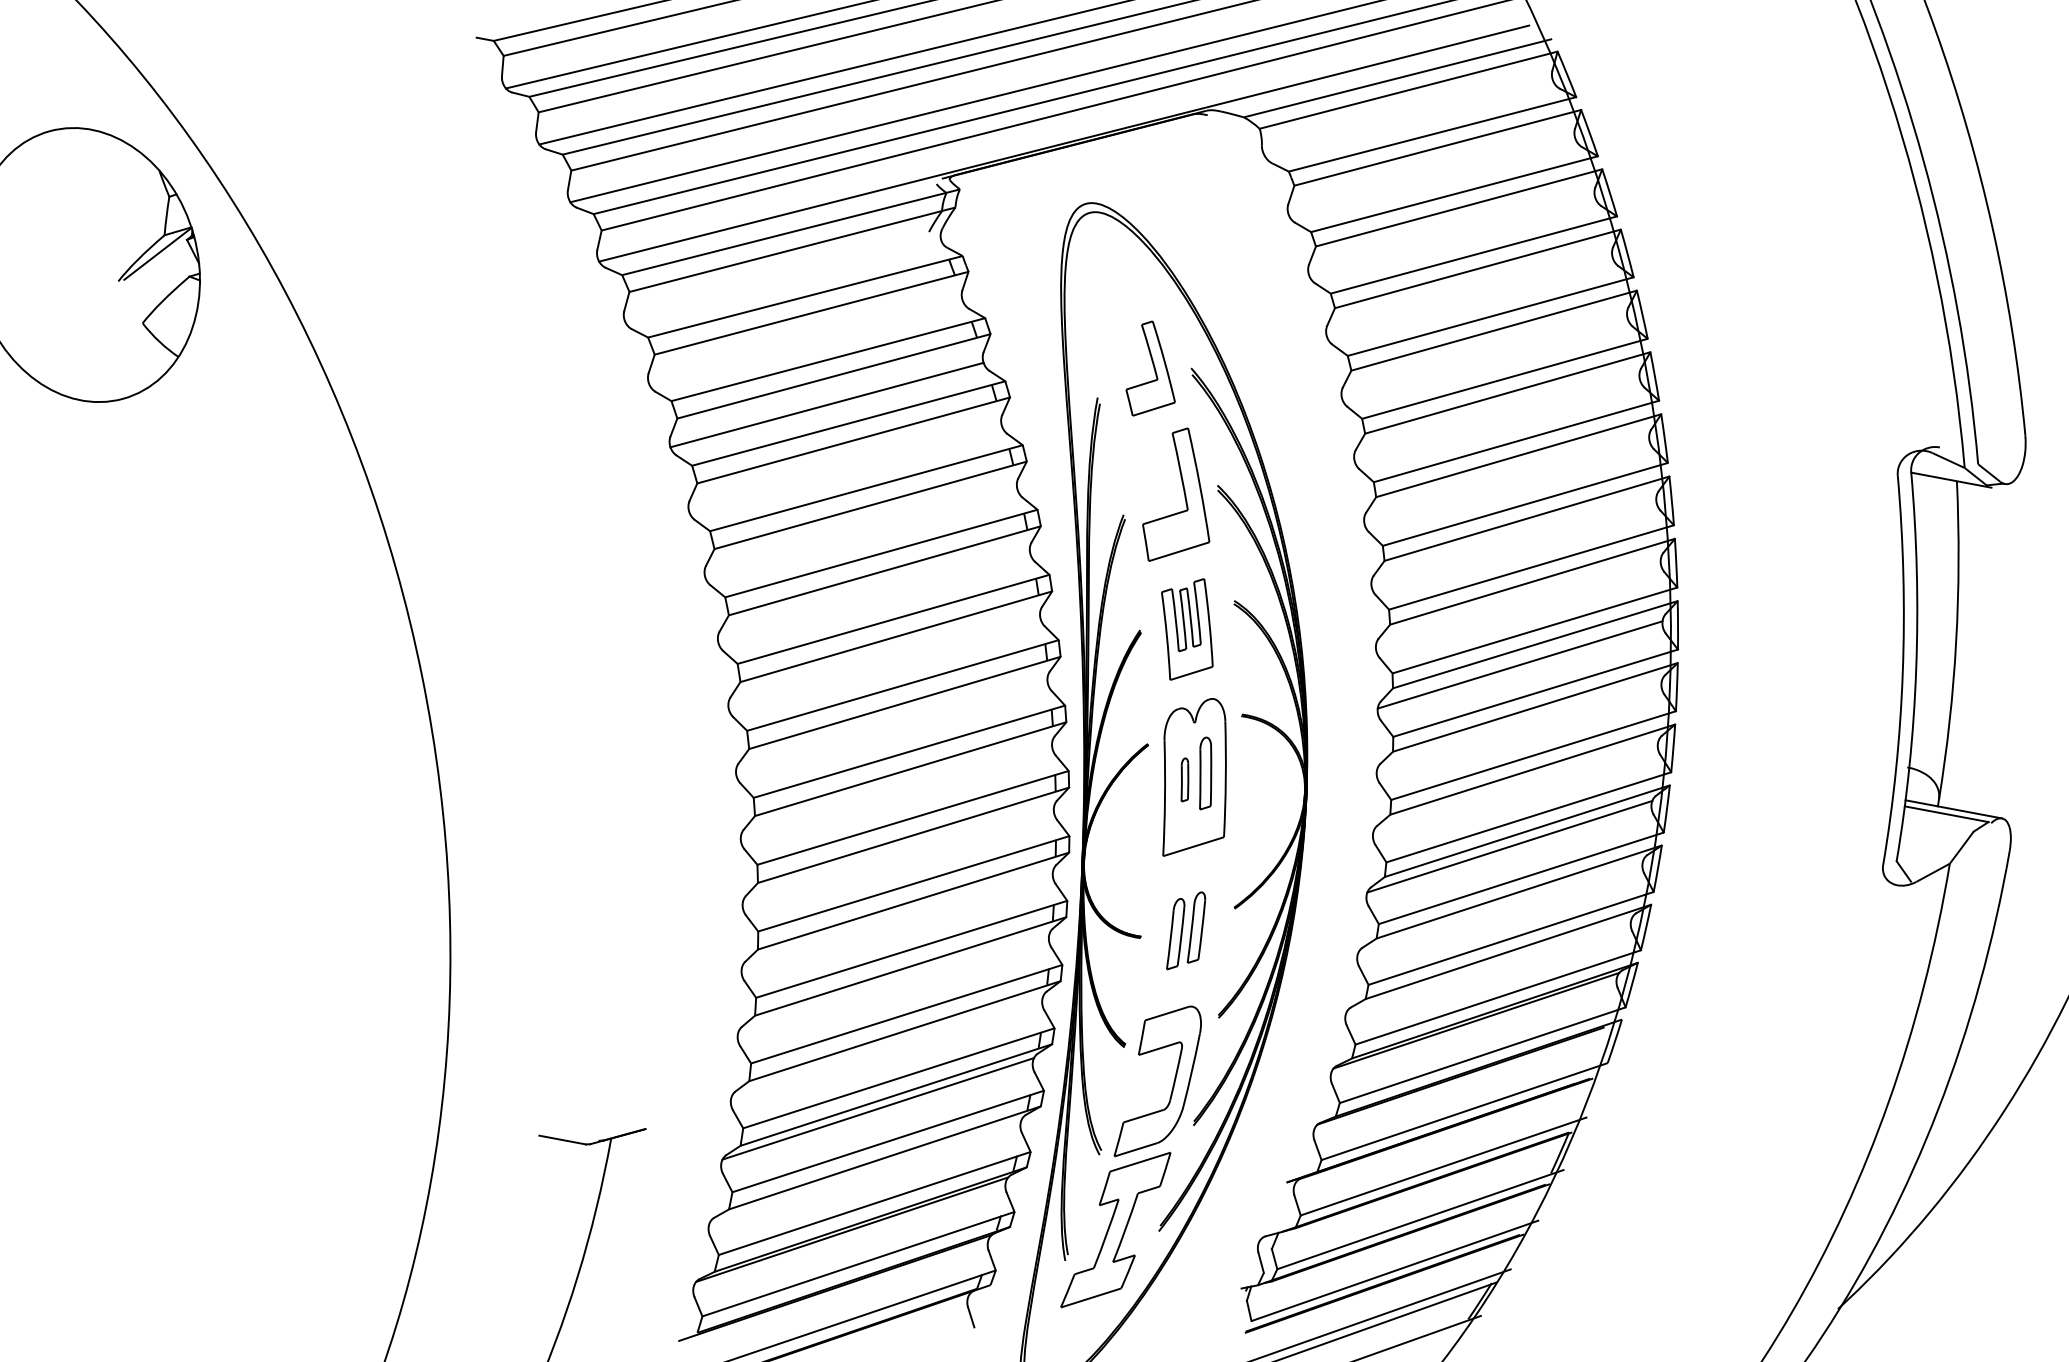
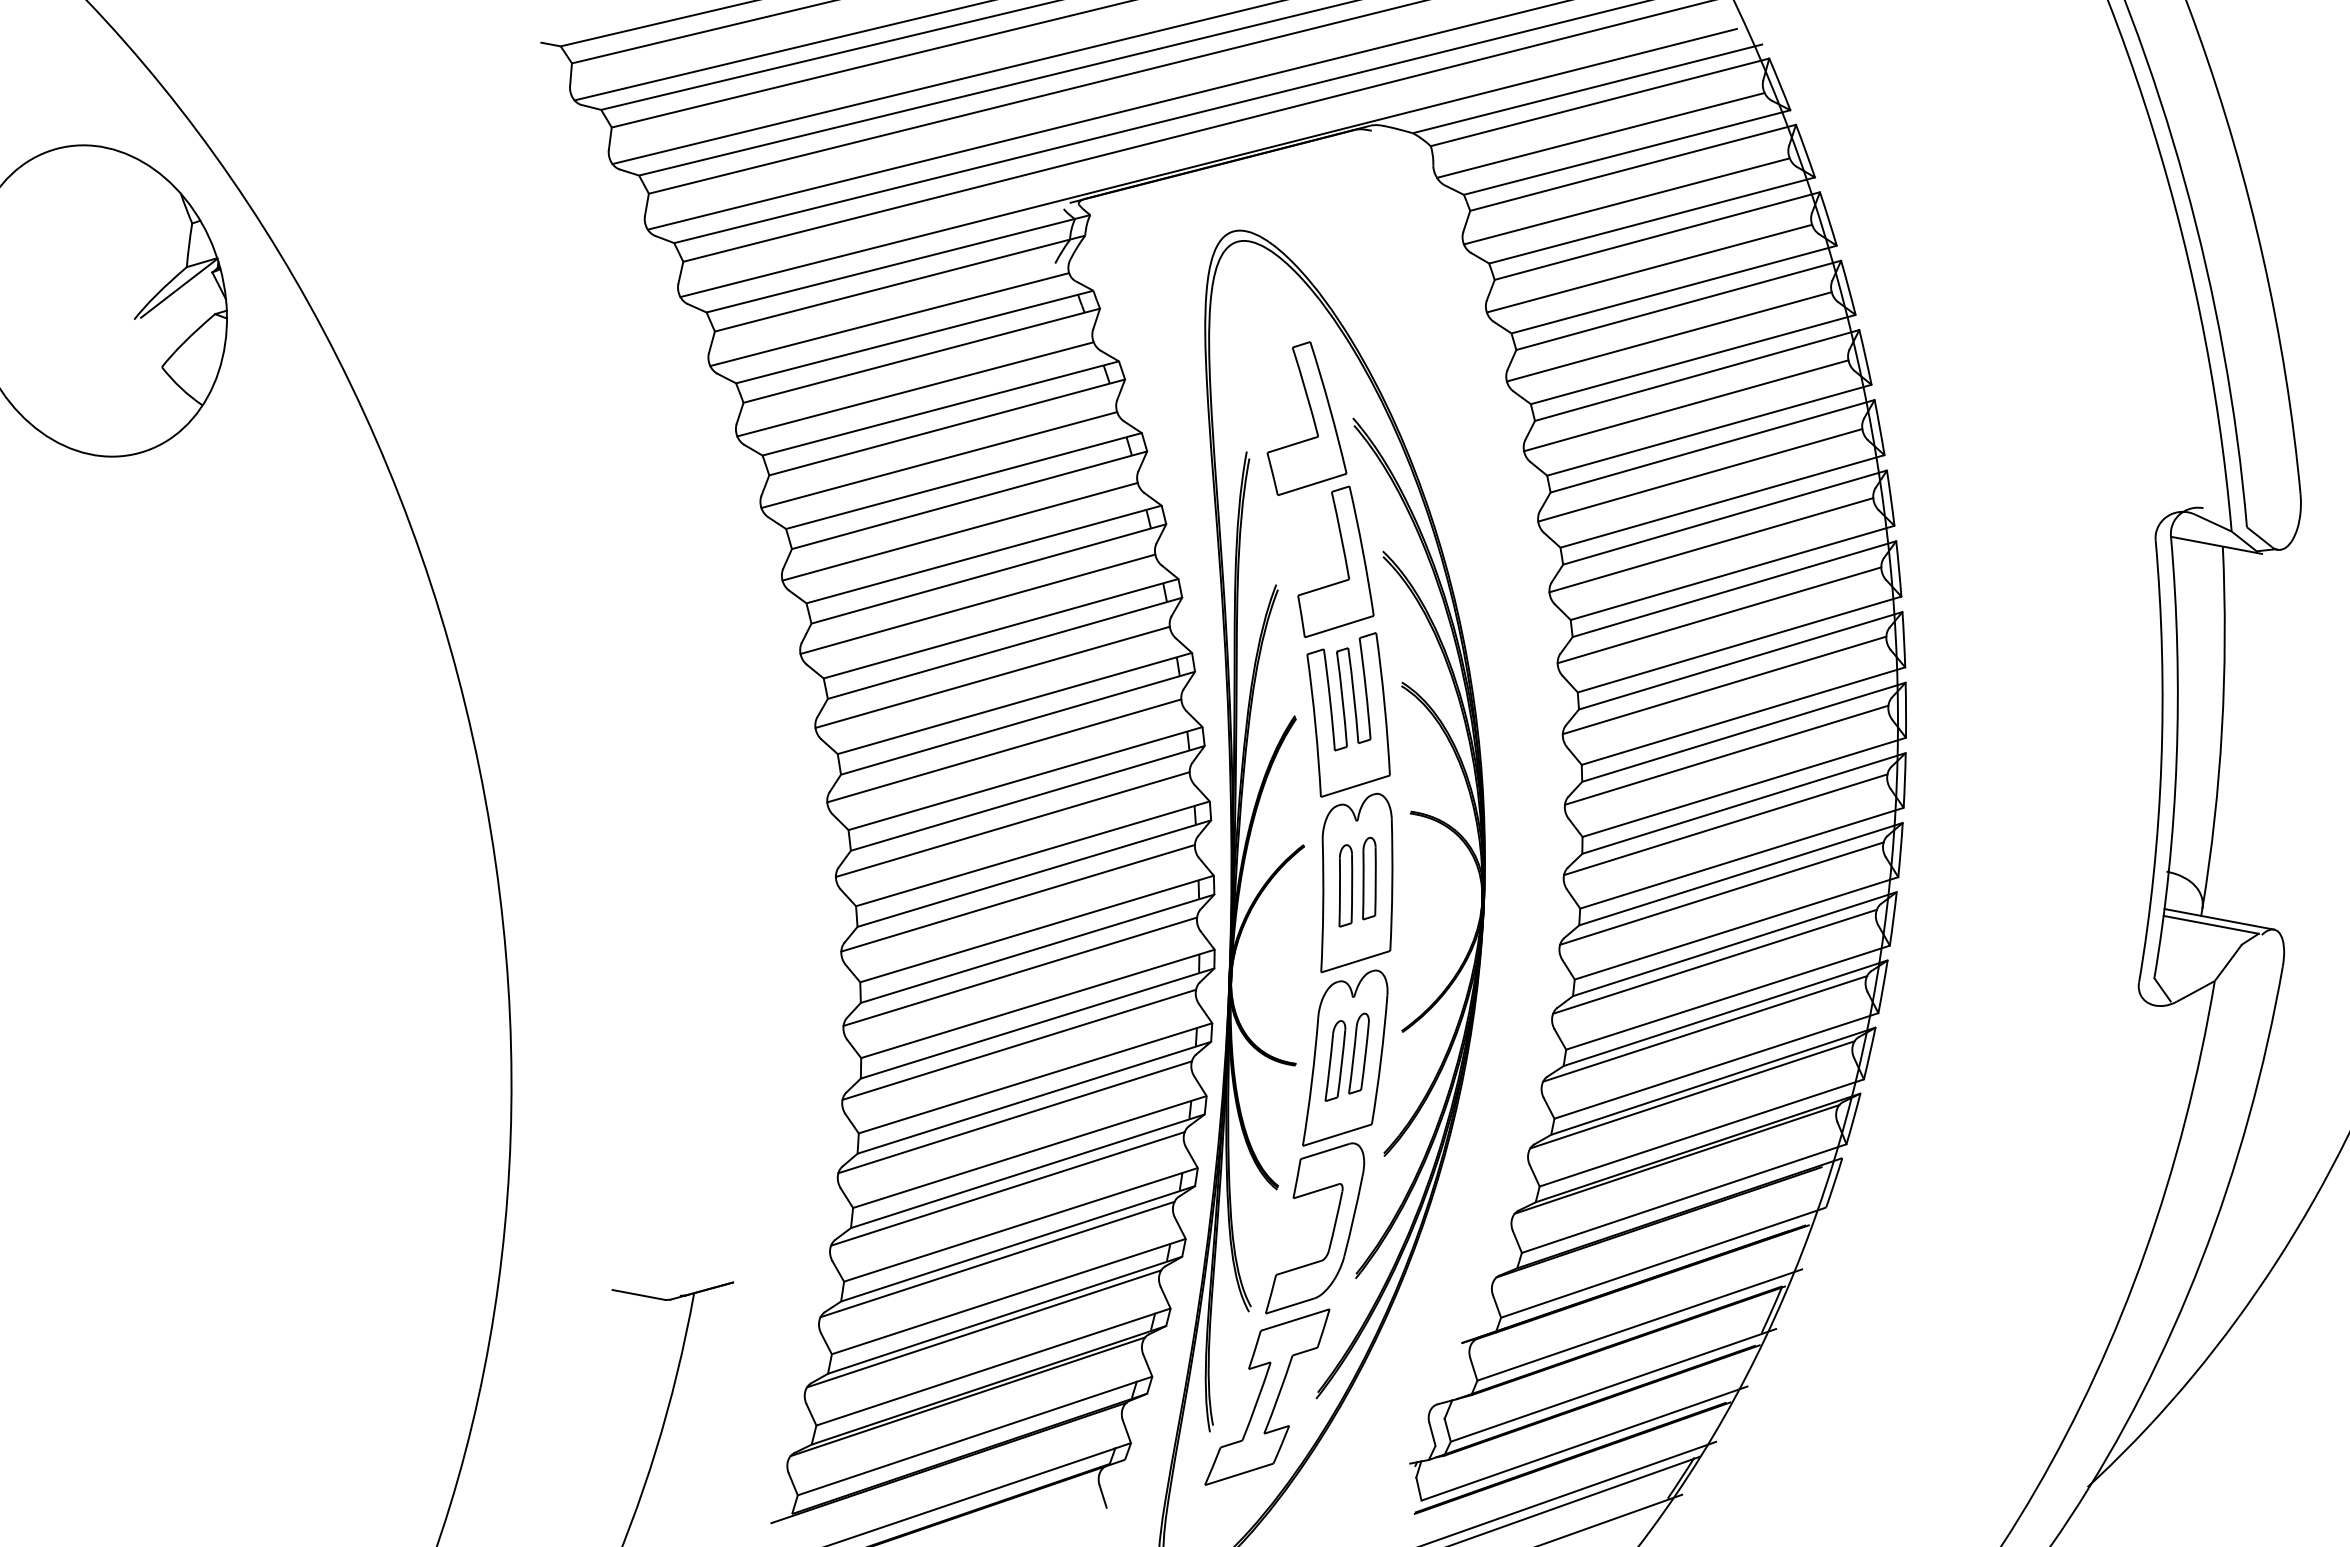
line: (1409, 119) -> (1600, 135), added
line: (1431, 177) -> (1626, 201), added
line: (1452, 236) -> (1649, 268), added
line: (783, 281) -> (889, 319), added
line: (1468, 296) -> (1668, 336), added
line: (806, 342) -> (915, 389), added
line: (1484, 357) -> (1686, 405), added
part: (1150, 368) -> (1306, 418), size x1.43
line: (1497, 418) -> (1700, 475), added
line: (844, 467) -> (959, 531), added
line: (1506, 480) -> (1711, 545), added
line: (860, 531) -> (977, 603), added
line: (1513, 541) -> (1719, 615), added
line: (873, 595) -> (992, 676), added
line: (1518, 603) -> (1724, 685), added
part: (1187, 629) -> (1348, 714), size x1.43
line: (884, 660) -> (1004, 750), added
line: (891, 725) -> (1012, 824), added
line: (1519, 725) -> (1725, 824), added
part: (1184, 779) -> (1345, 885), size x1.67
line: (1515, 786) -> (1721, 893), added
line: (895, 791) -> (1017, 898), added
line: (898, 855) -> (1020, 971), added
line: (1501, 905) -> (1705, 1028), added
line: (897, 919) -> (1019, 1044), added
part: (1184, 931) -> (1345, 1057), added
line: (1490, 963) -> (1692, 1094), added
line: (893, 983) -> (1014, 1117), added
line: (887, 1046) -> (1007, 1188), added
line: (866, 1169) -> (984, 1328), added

